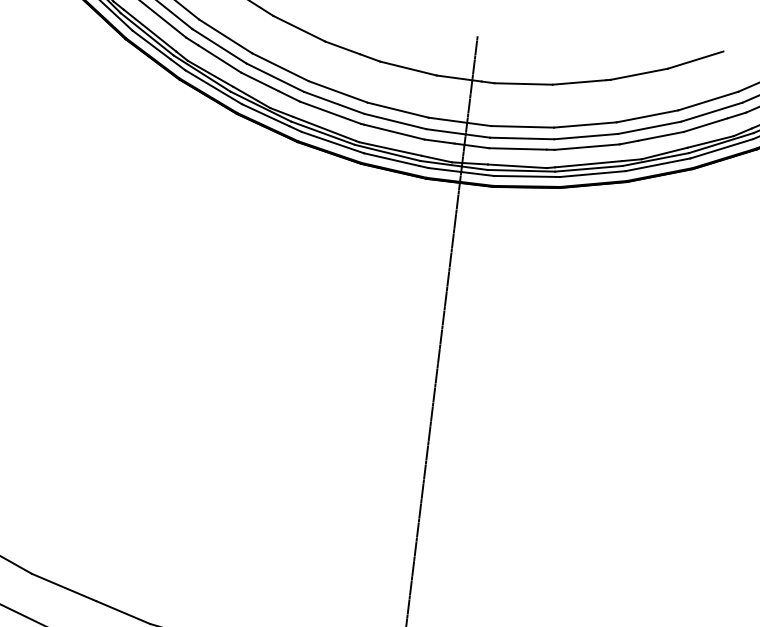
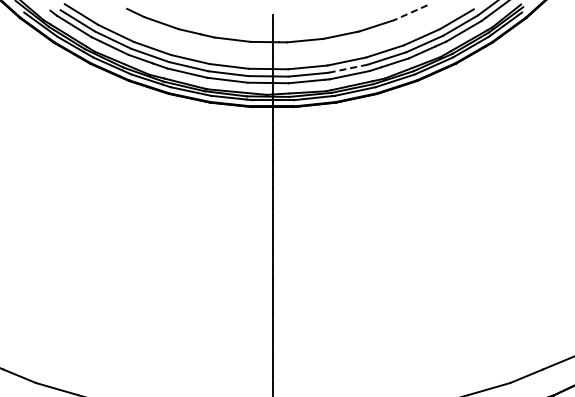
line: (695, 59) -> (410, 12), solid -> dashed
line: (586, 136) -> (348, 68), solid -> dashed

